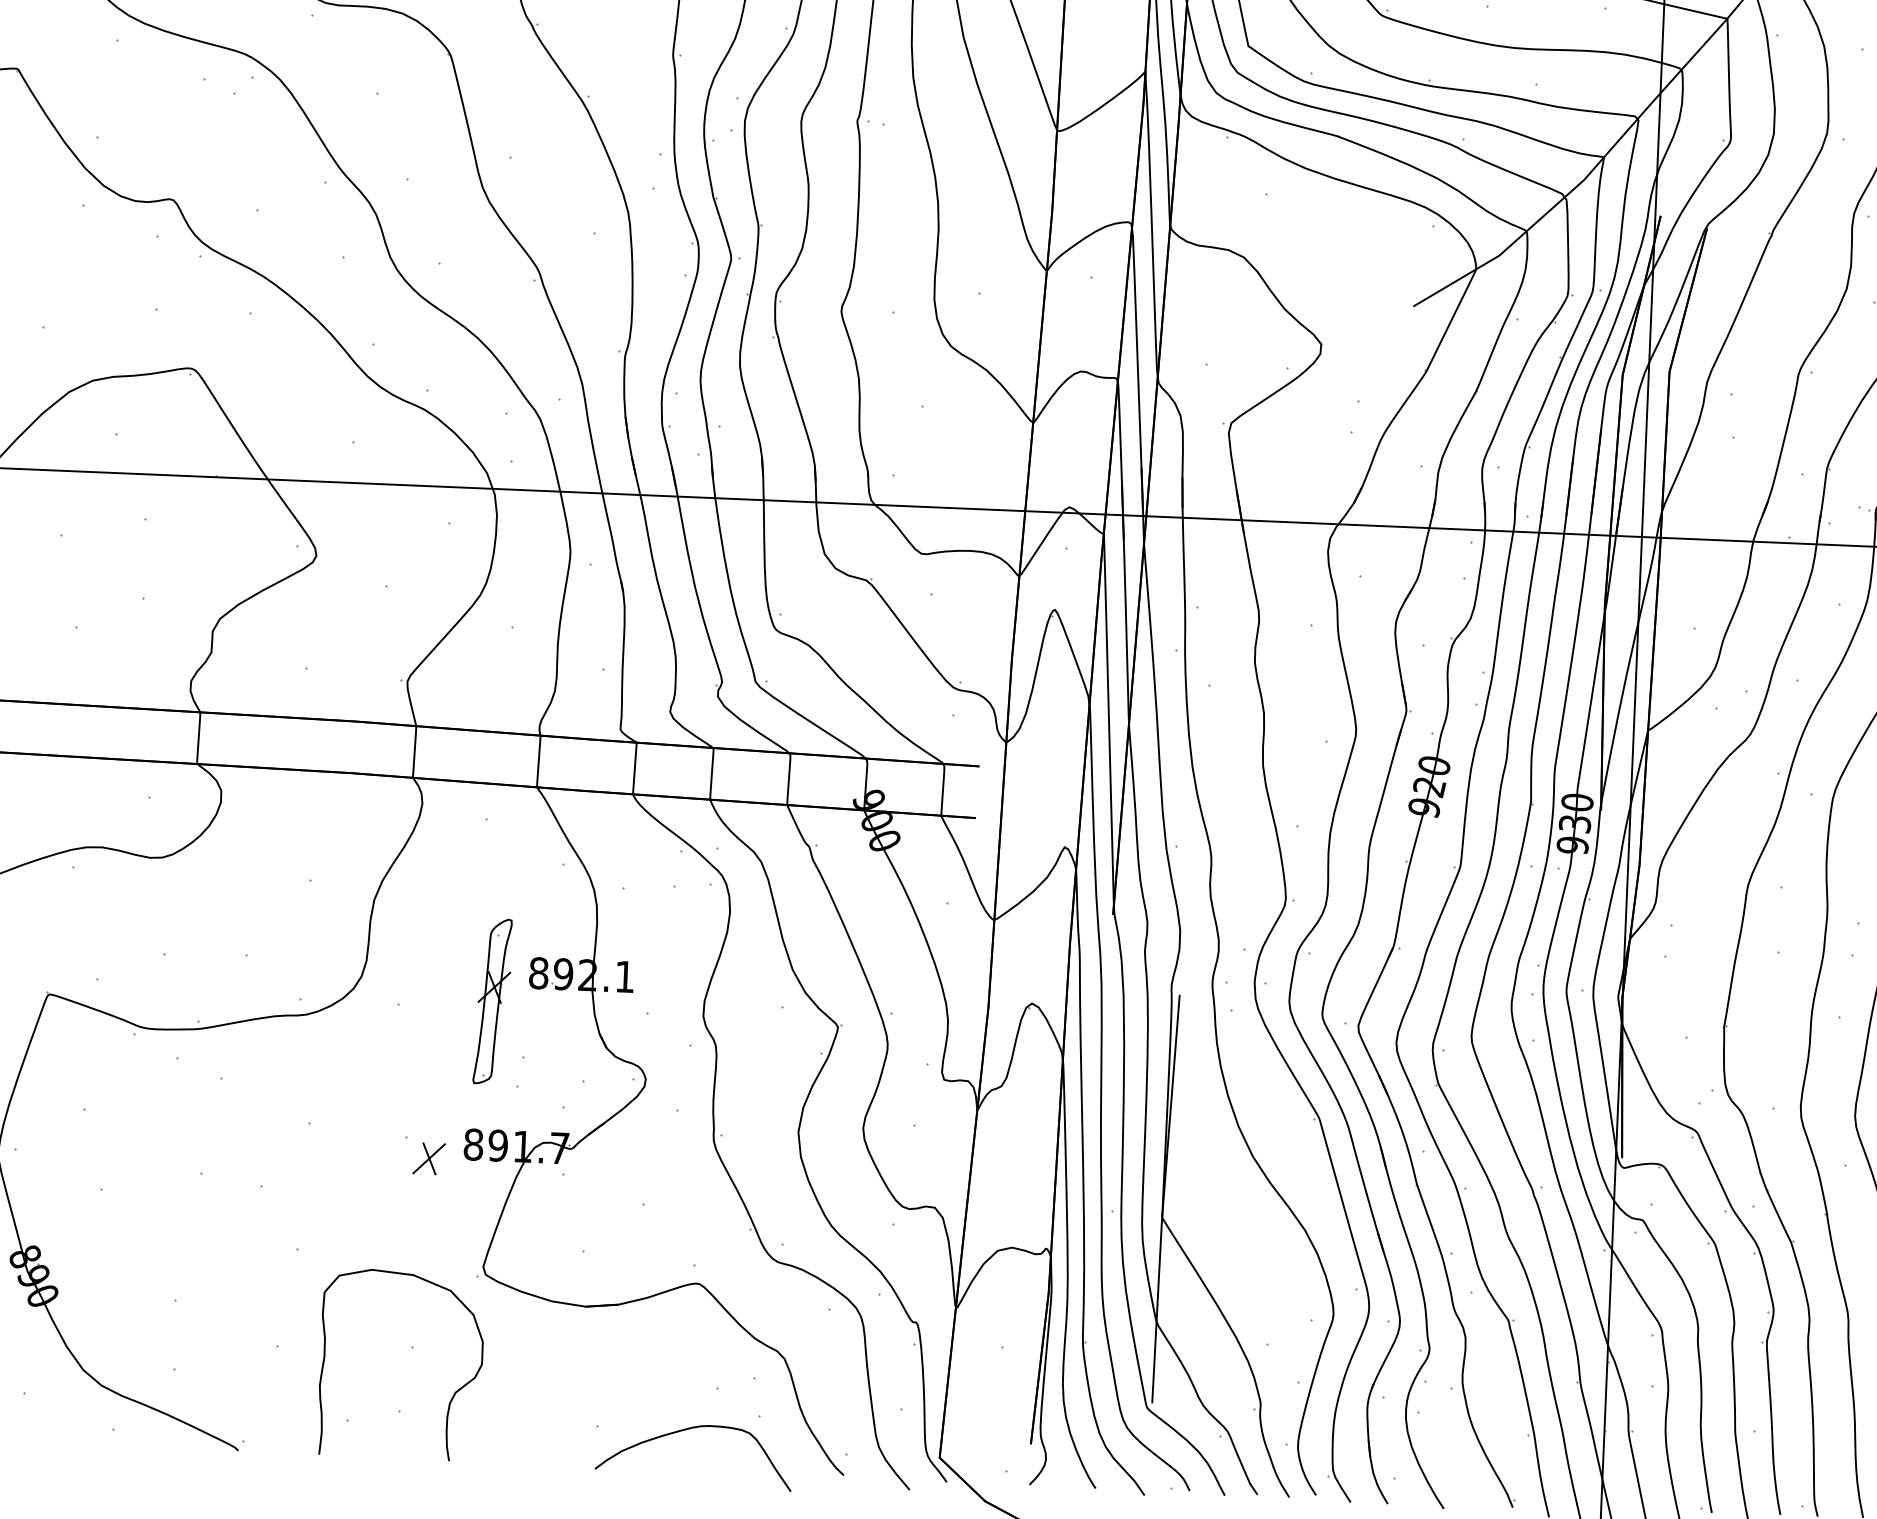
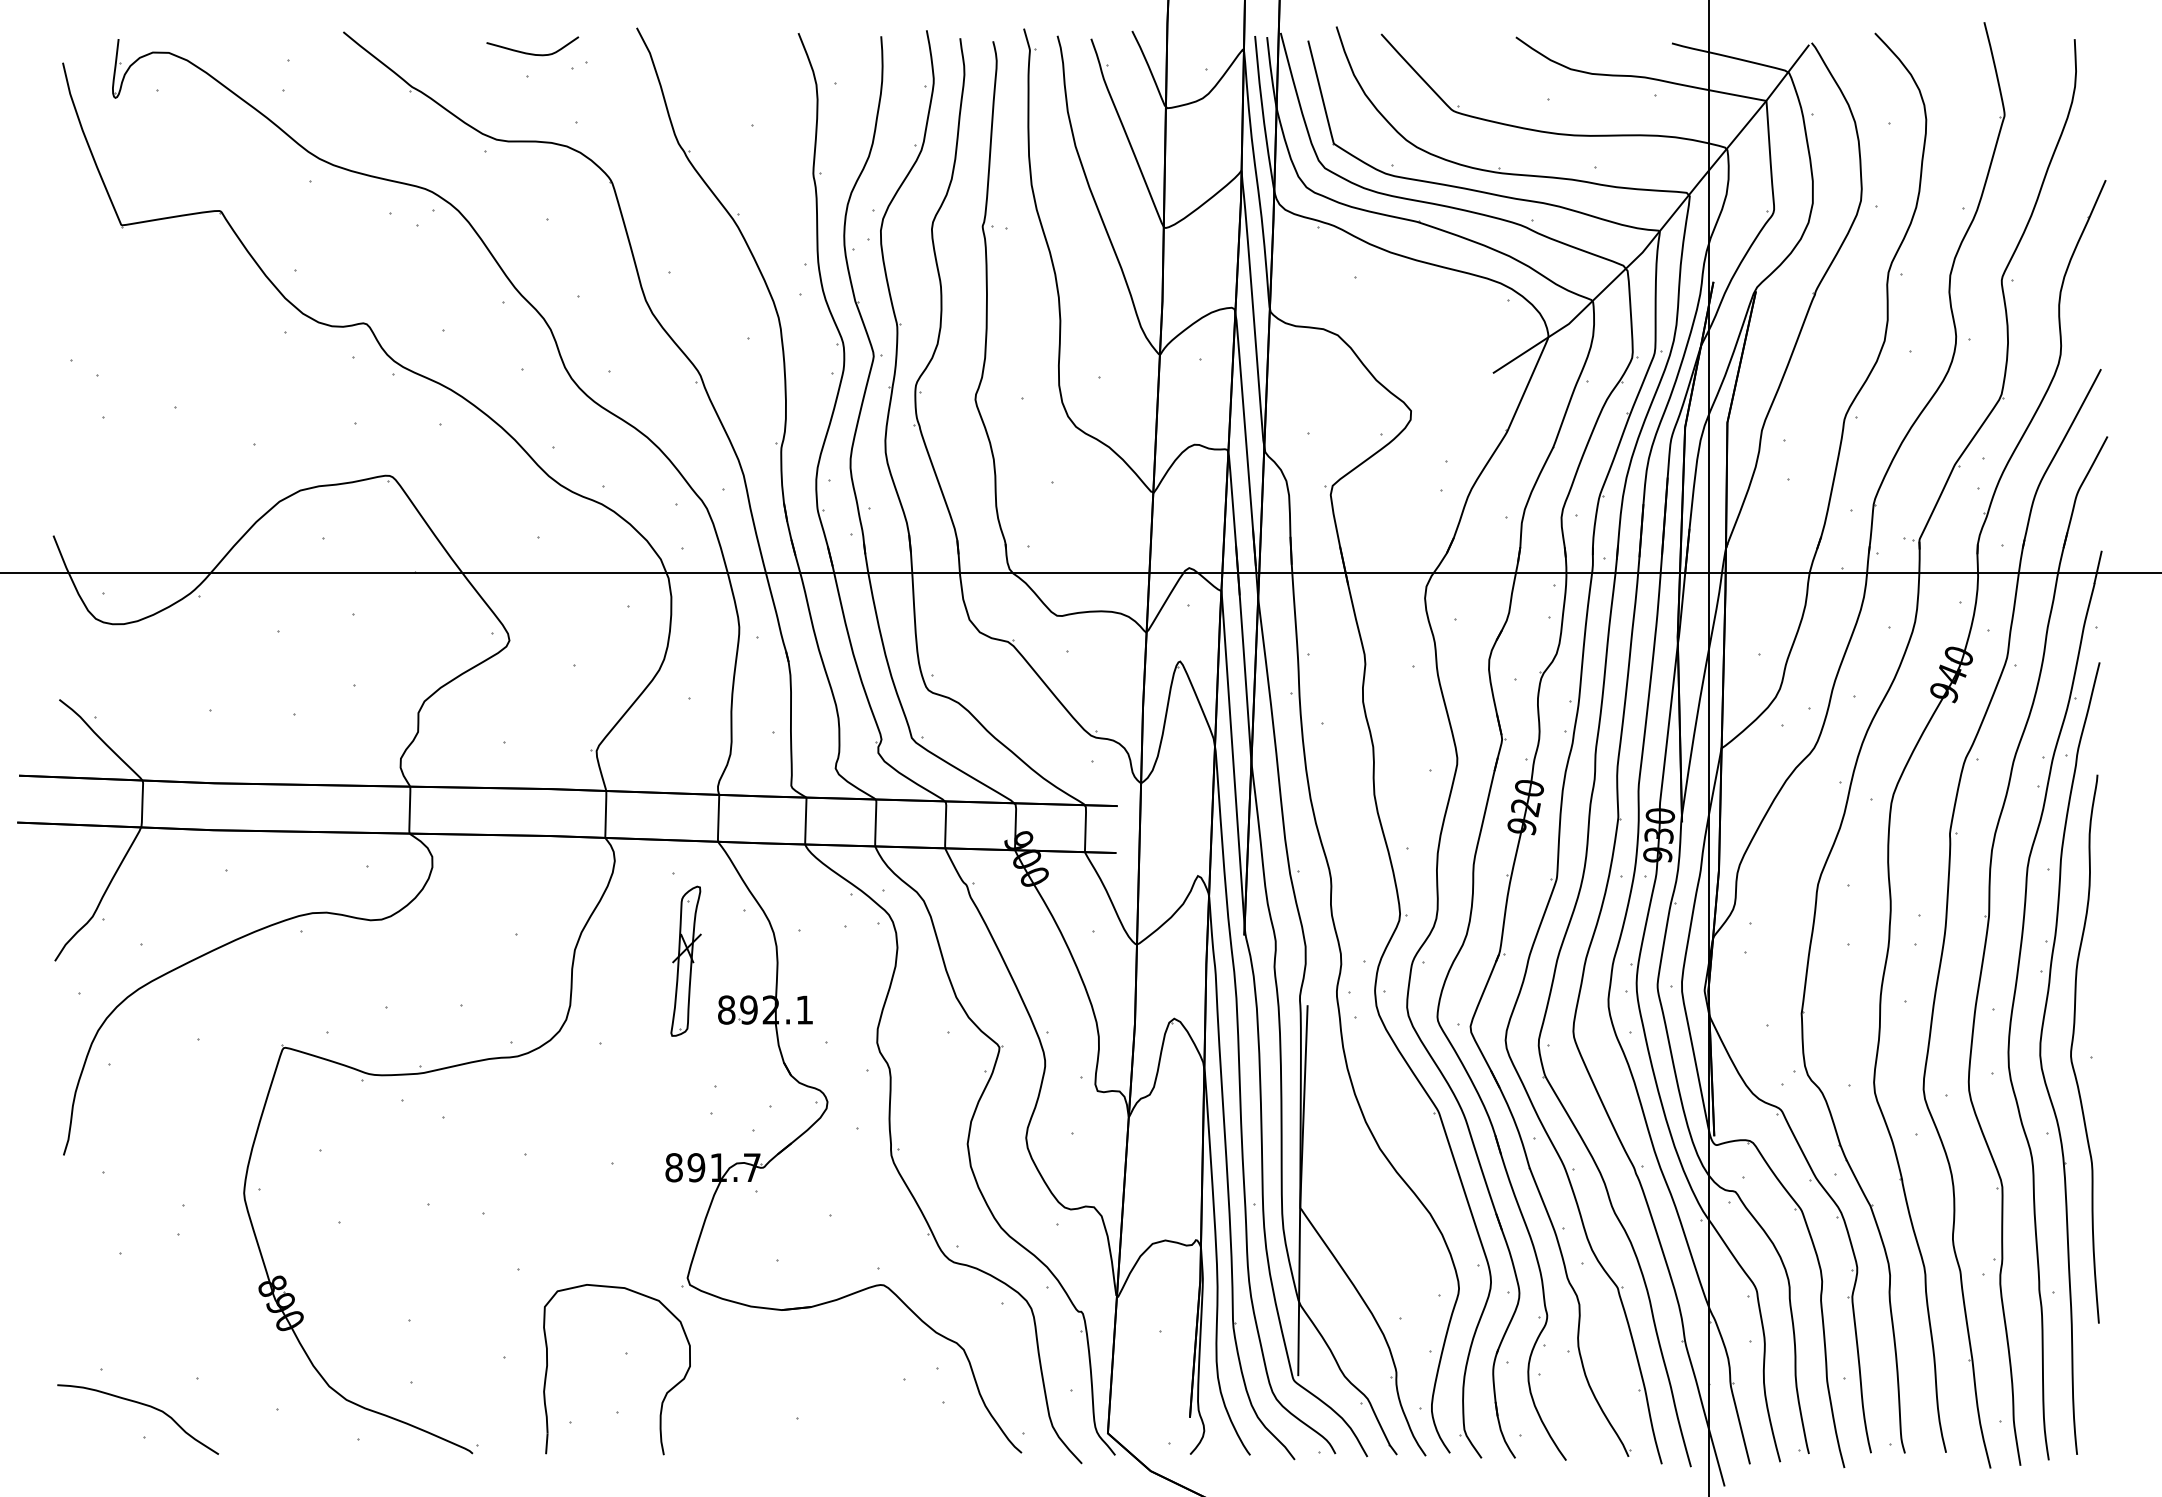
part: (492, 1000) -> (685, 960), moved
part: (429, 1158) -> (634, 1181), removed
curve: (686, 1430) -> (877, 1418), removed

